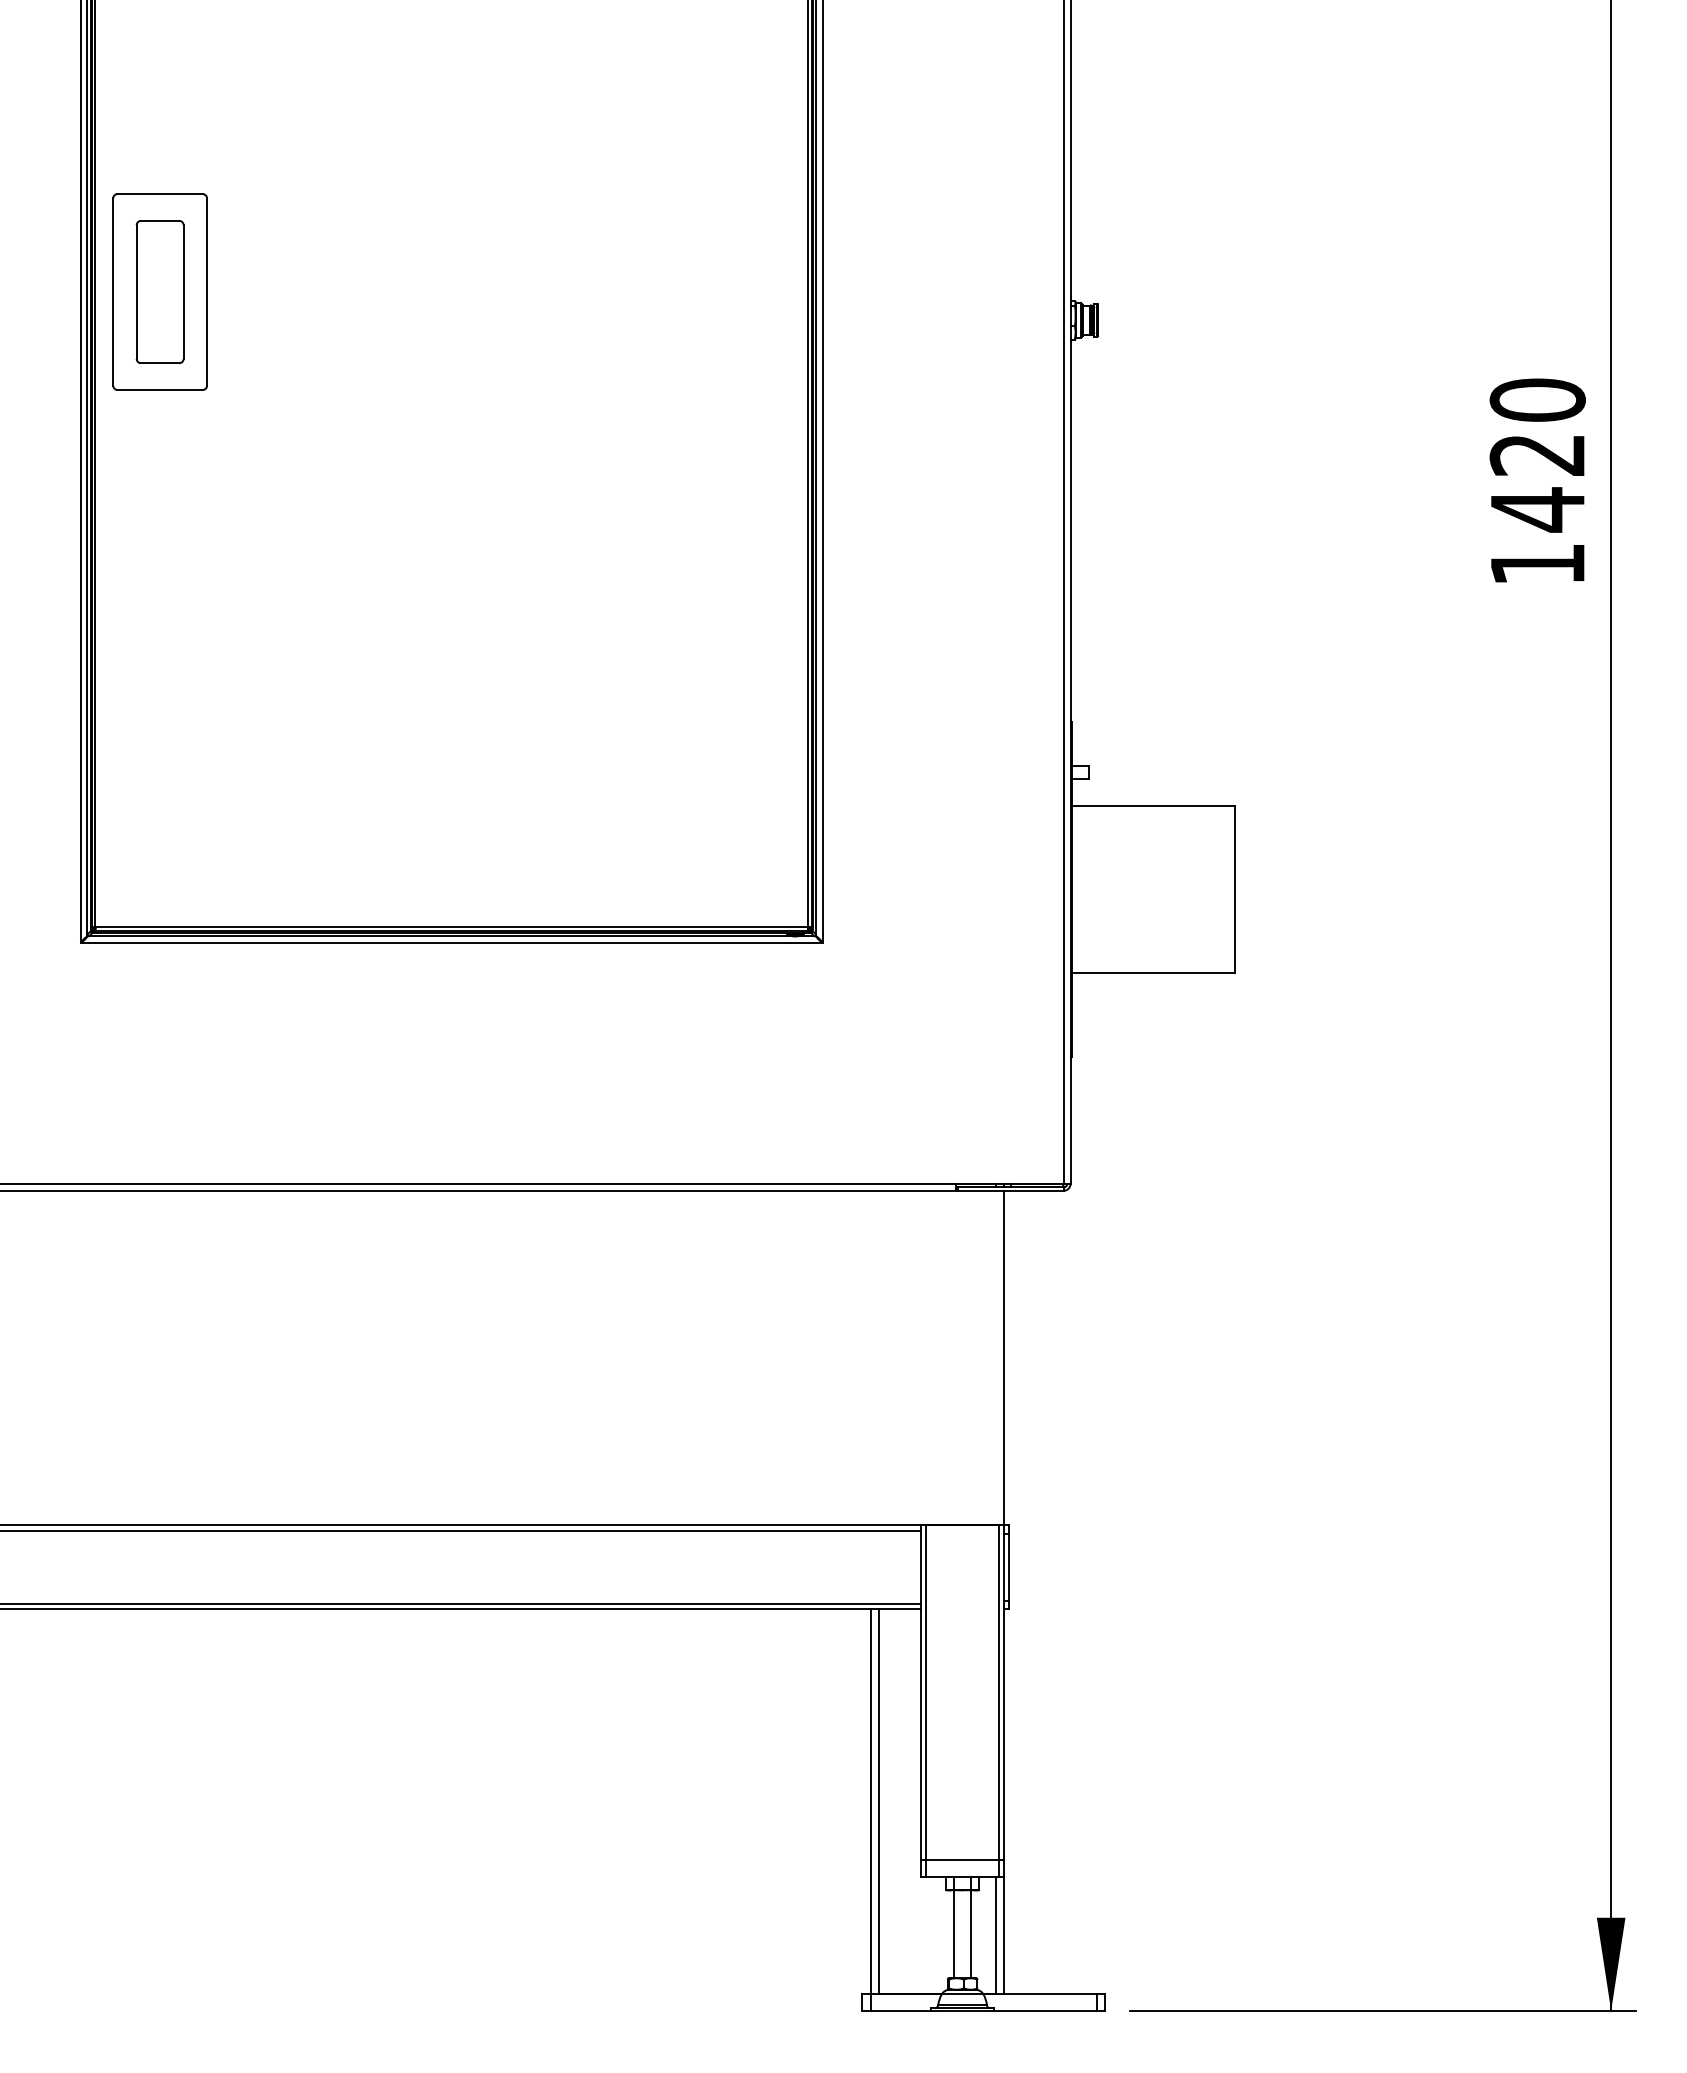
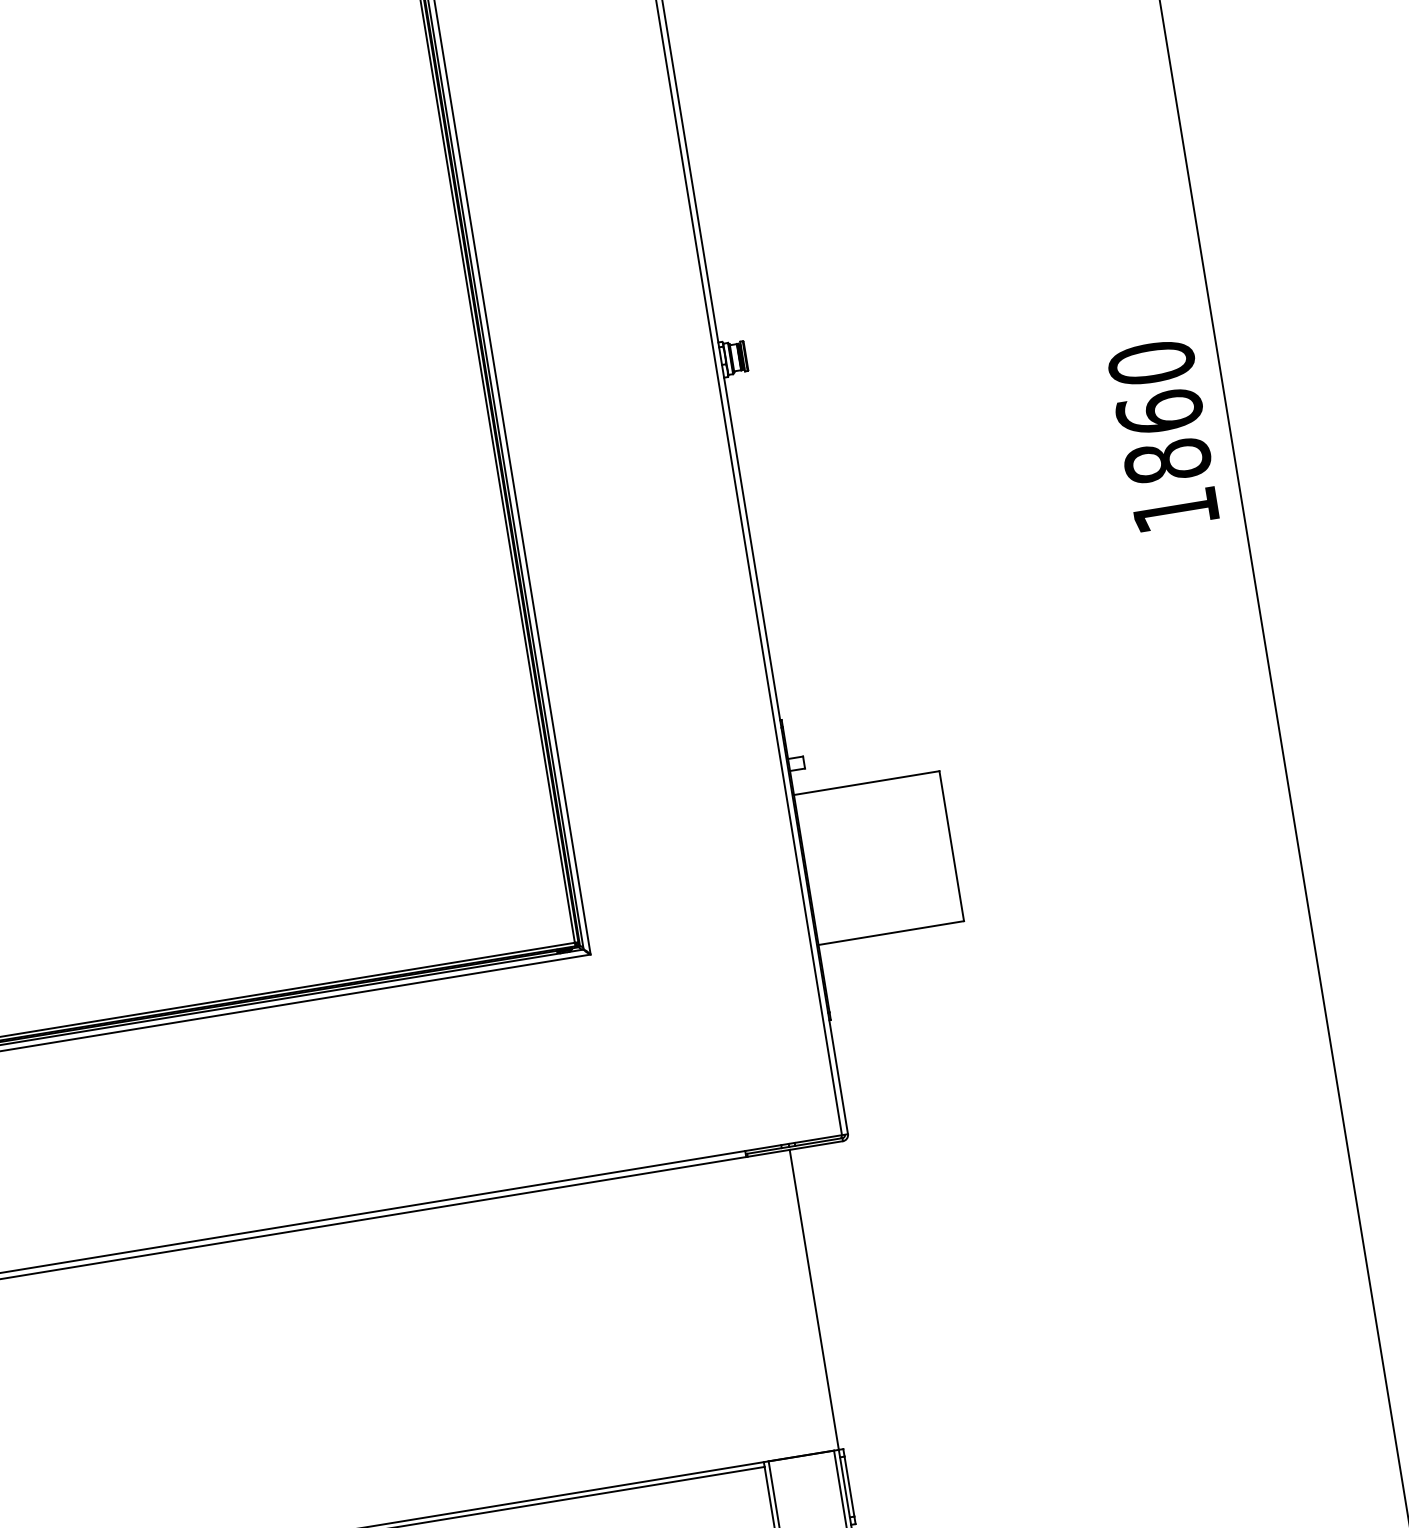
text: (1537, 482) -> (1163, 436), 1420 -> 1860

